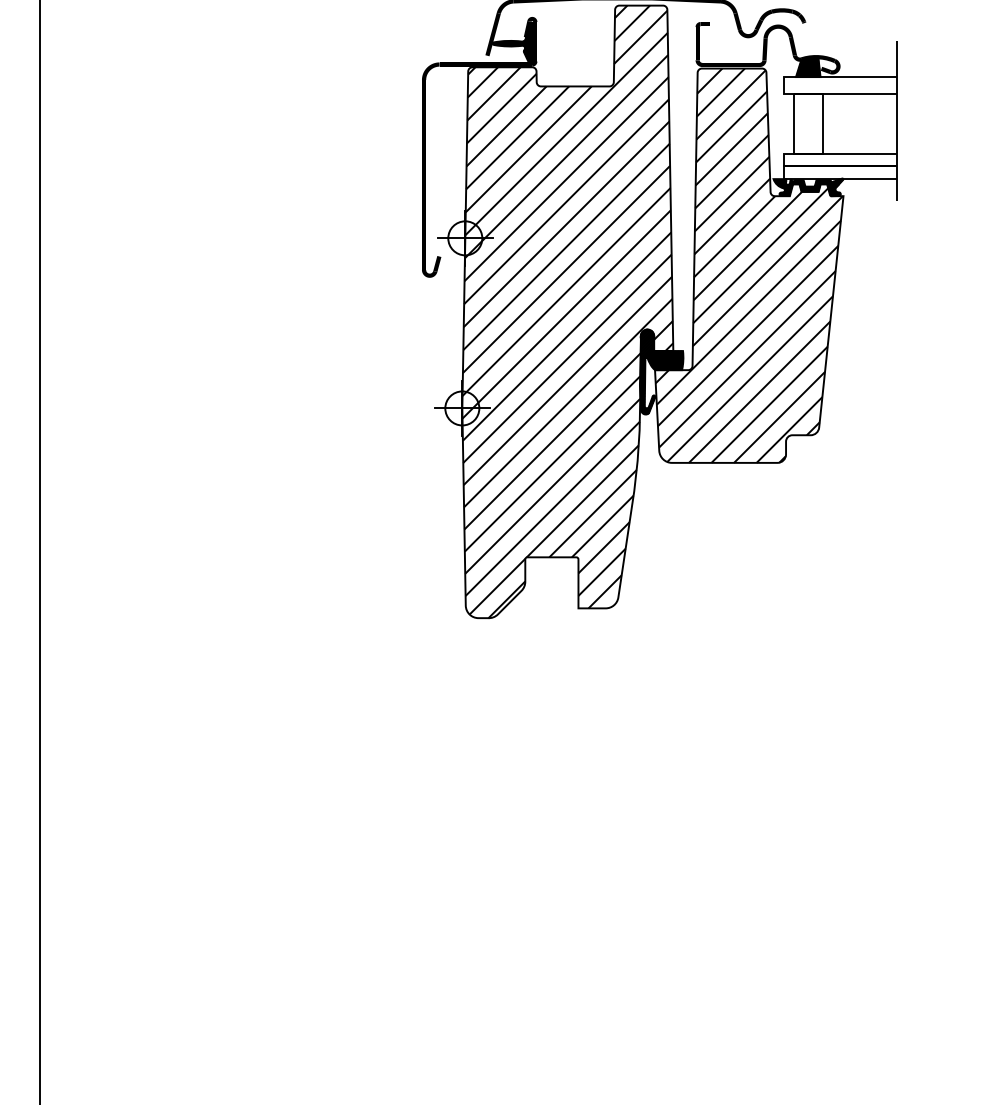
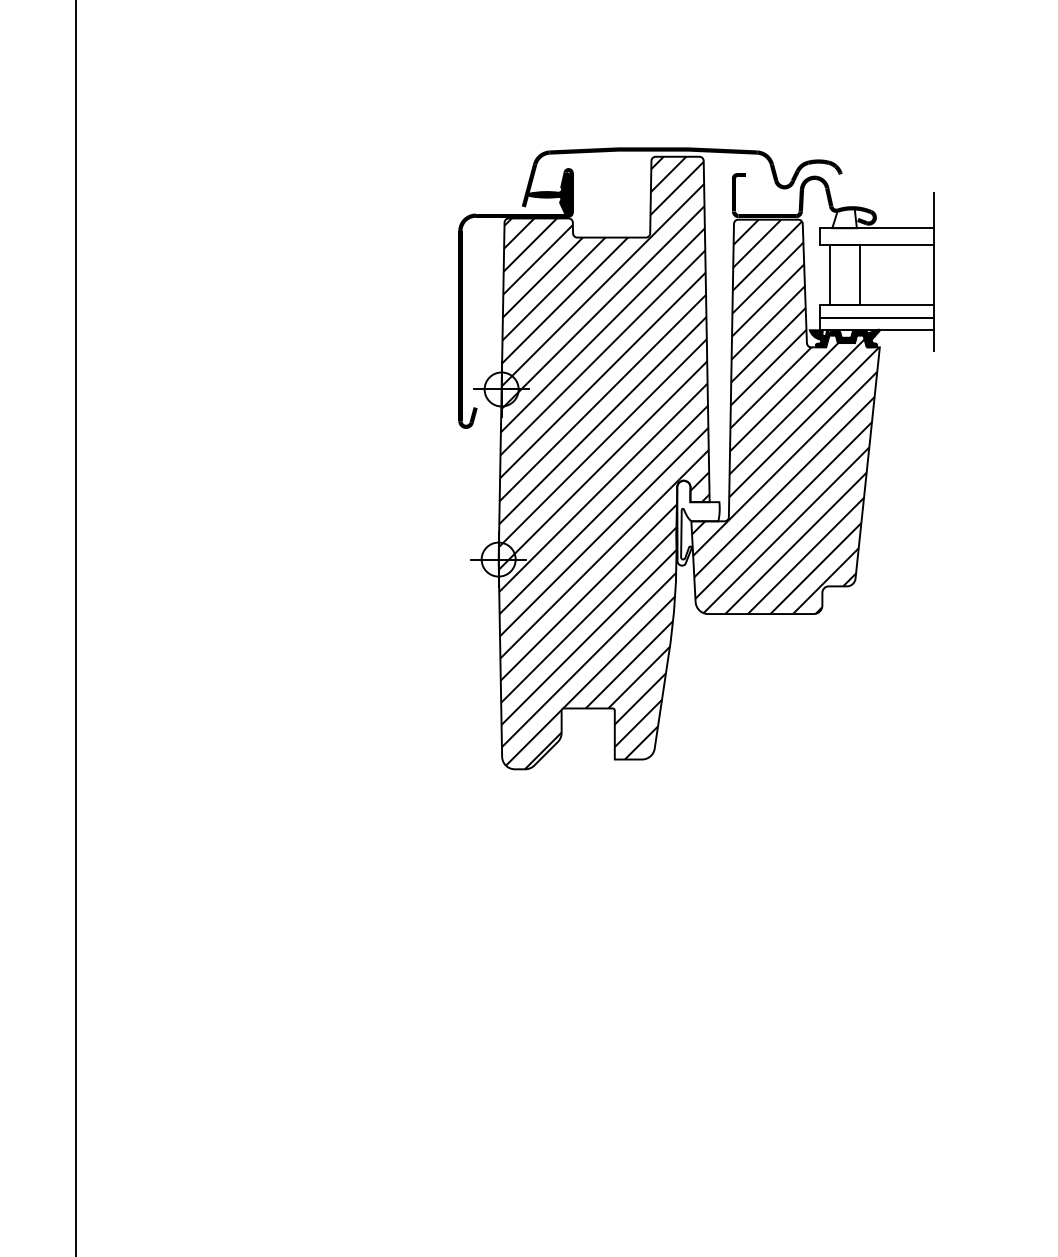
hatch: (808, 67) -> (844, 218), removed
hatch: (661, 371) -> (697, 522), removed

